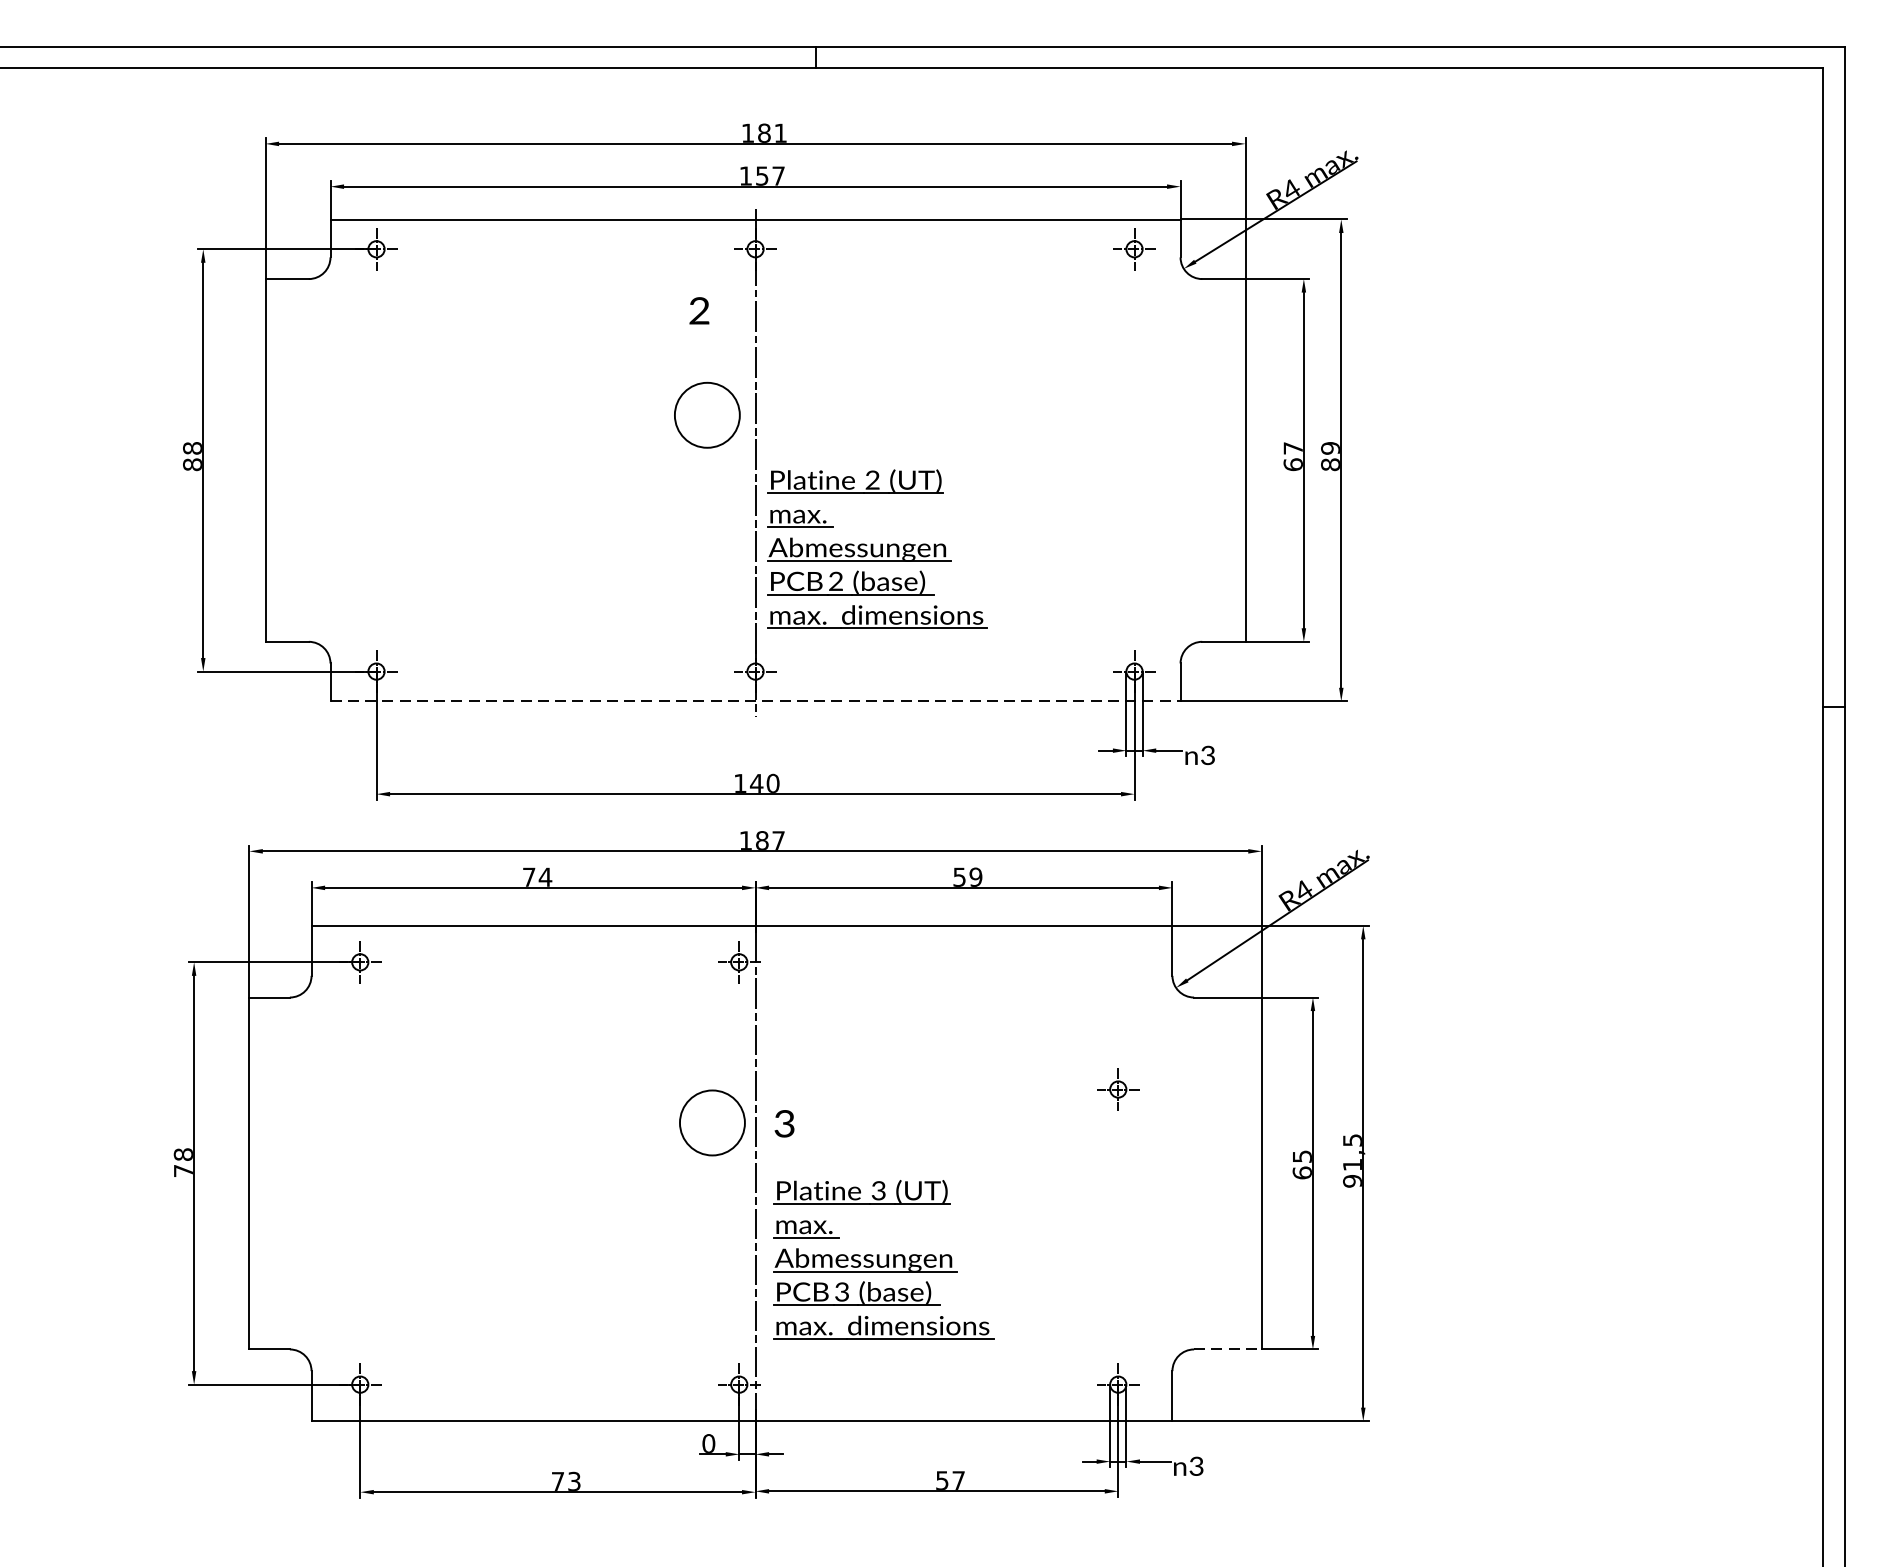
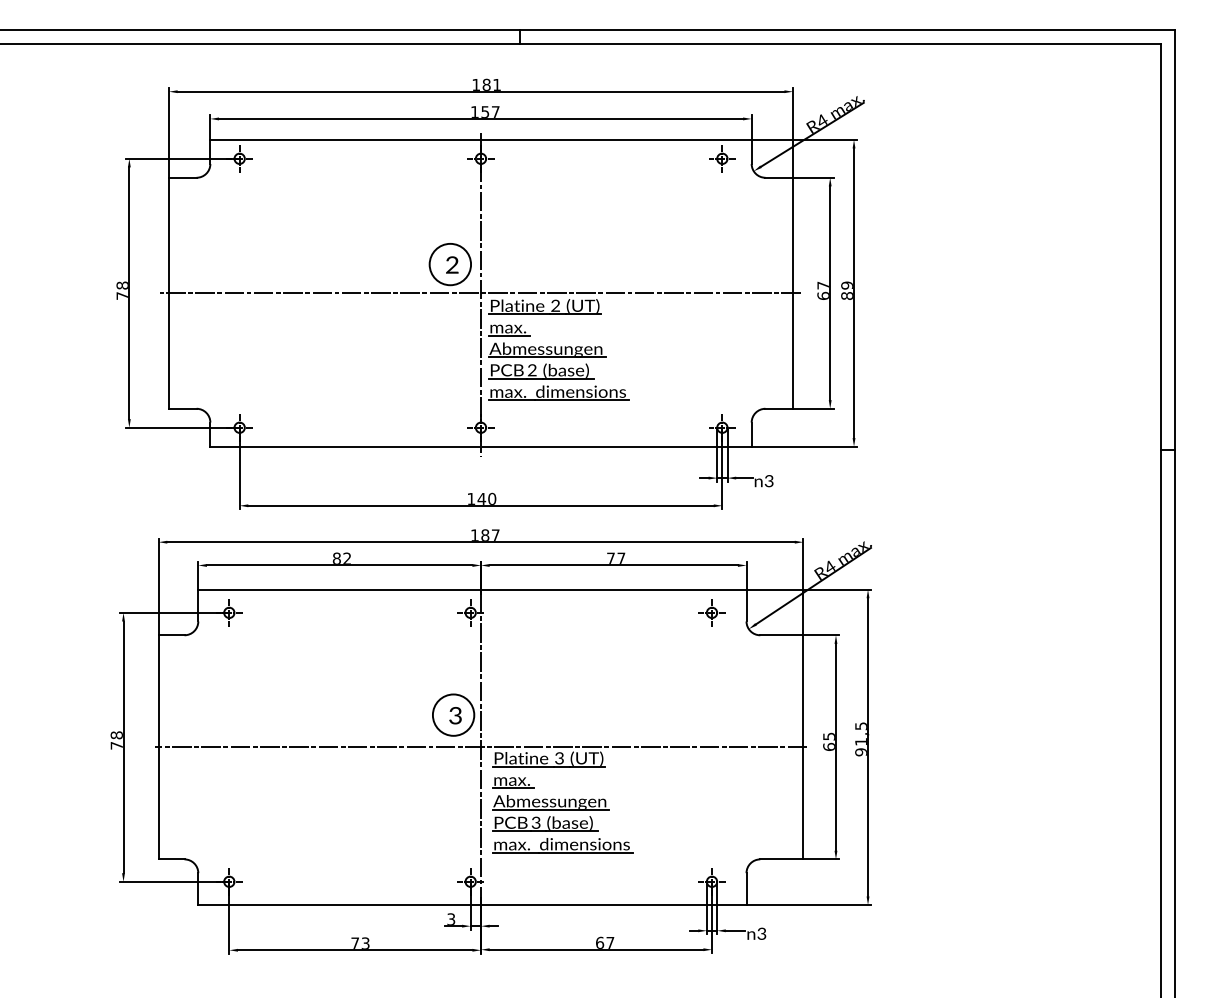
text: (699, 310) -> (452, 264), moved
line: (754, 460) -> (480, 293), added
text: (190, 463) -> (121, 295), 88 -> 78
line: (756, 701) -> (481, 446), dashed -> solid
text: (536, 875) -> (341, 557), 74 -> 82
text: (968, 875) -> (616, 557), 59 -> 77
part: (1117, 1088) -> (711, 612), moved
text: (784, 1123) -> (455, 715), moved
line: (756, 1173) -> (481, 747), added
line: (1227, 1349) -> (781, 859), dashed -> solid
text: (709, 1442) -> (451, 918), 0 -> 3
text: (943, 1479) -> (600, 942), 57 -> 67

